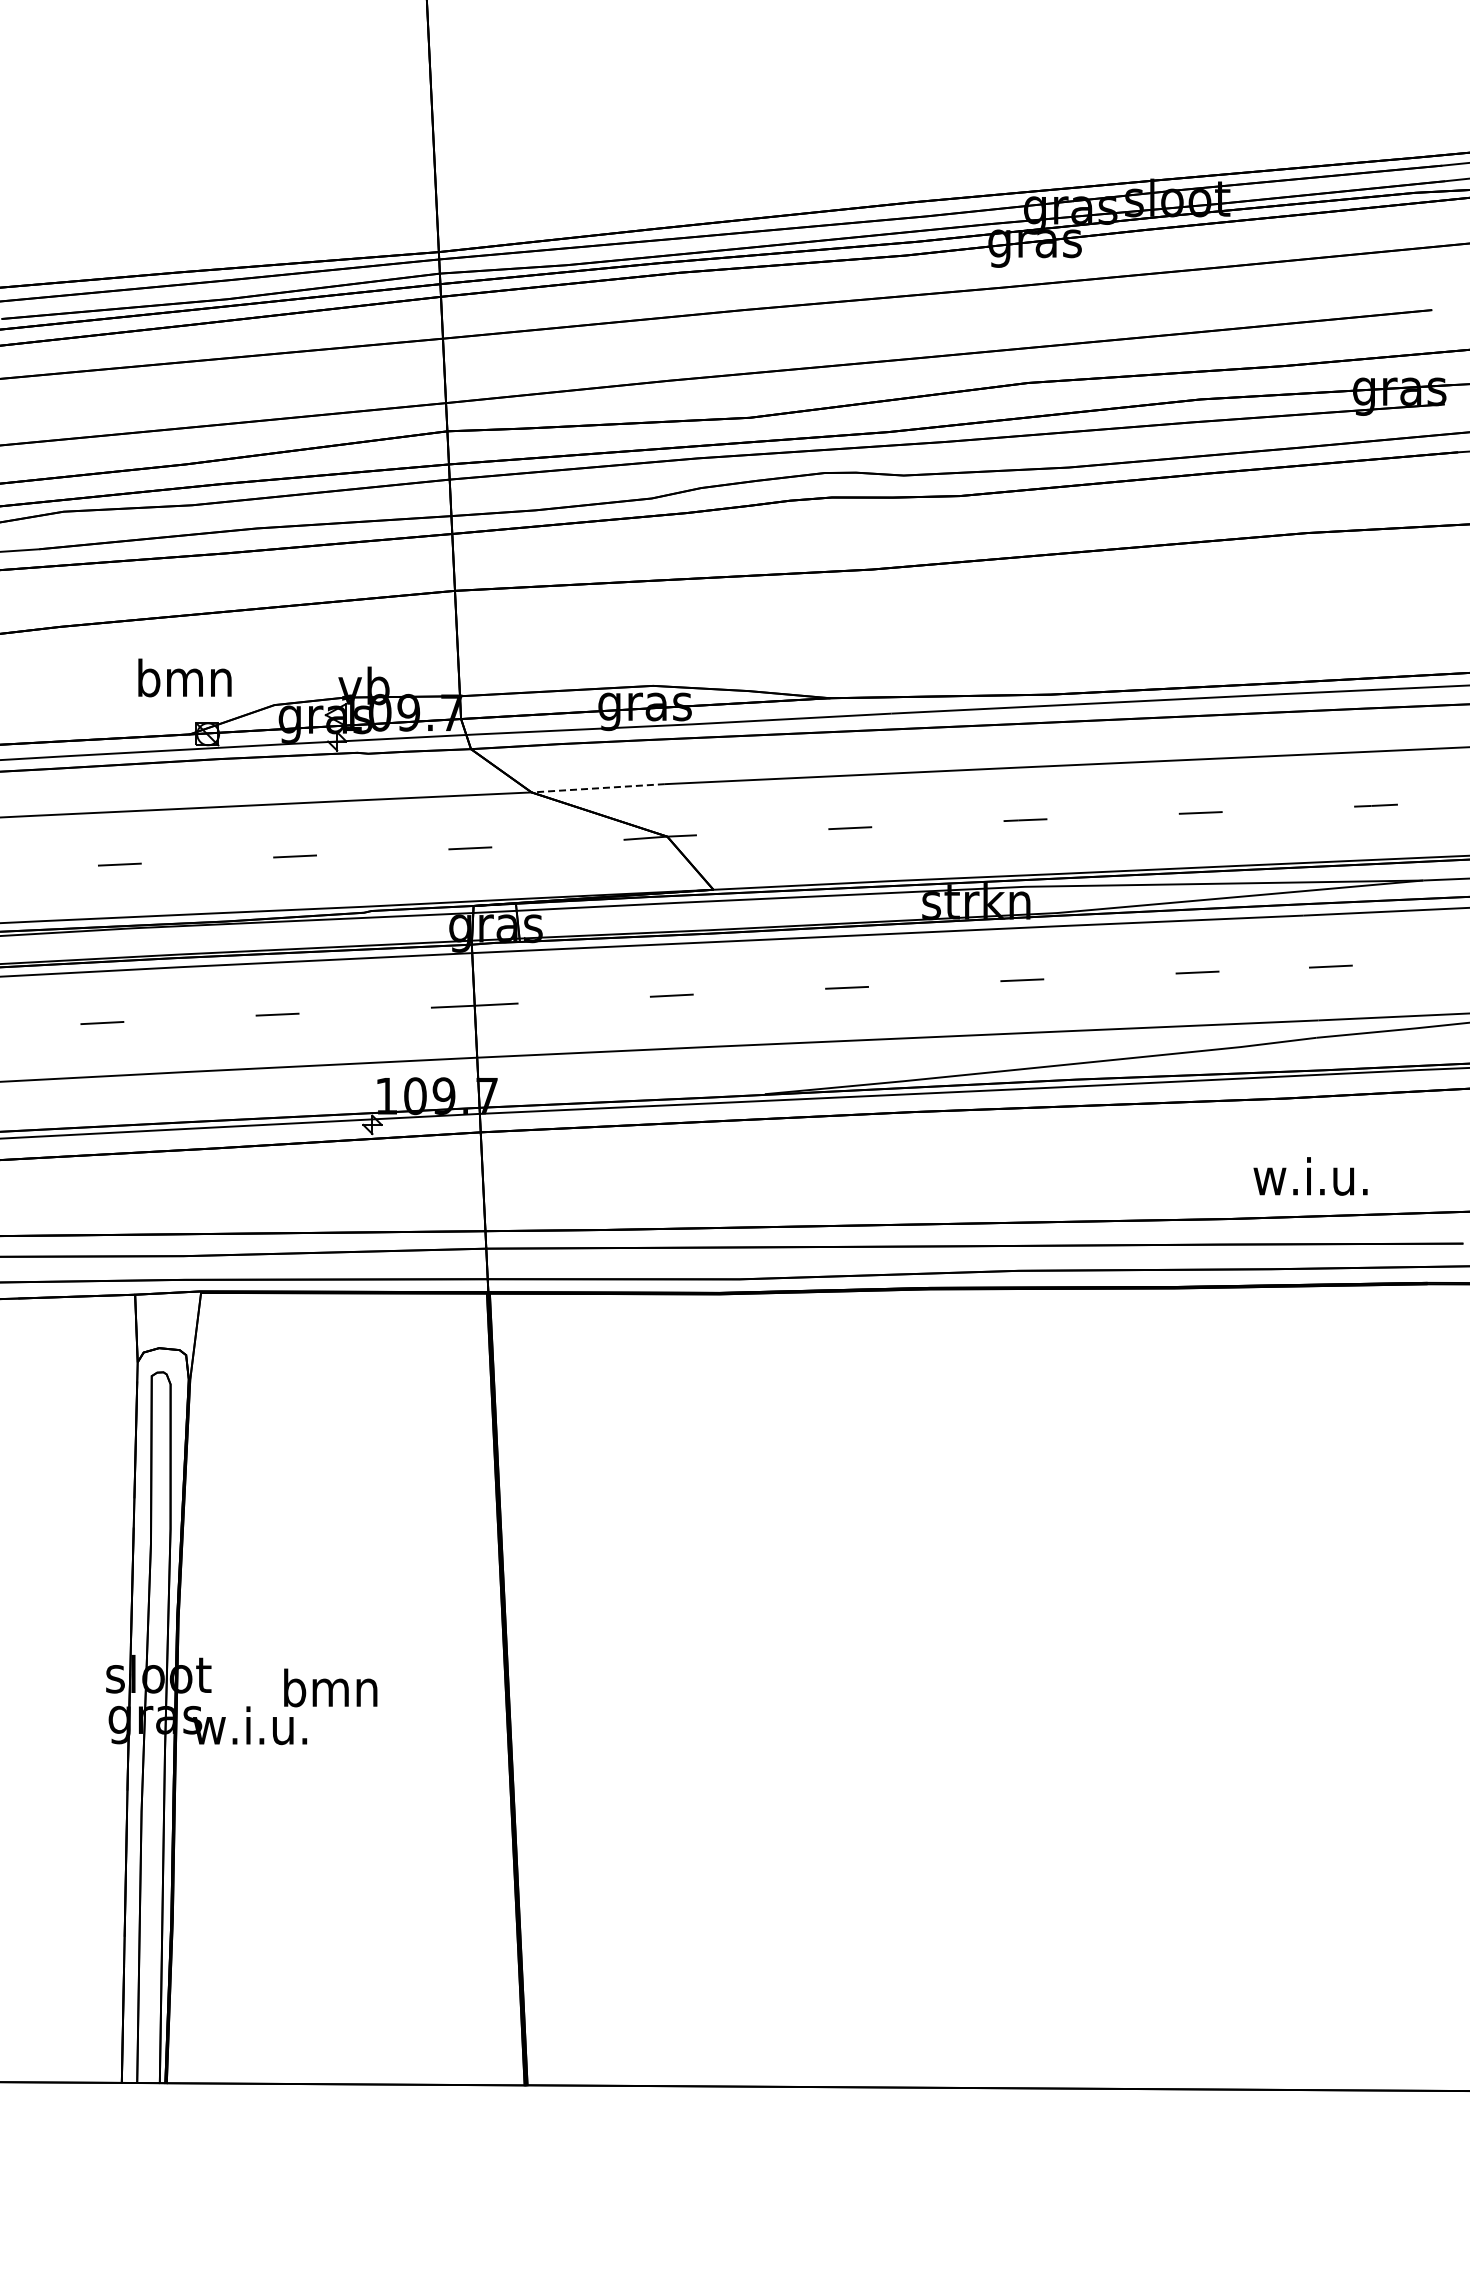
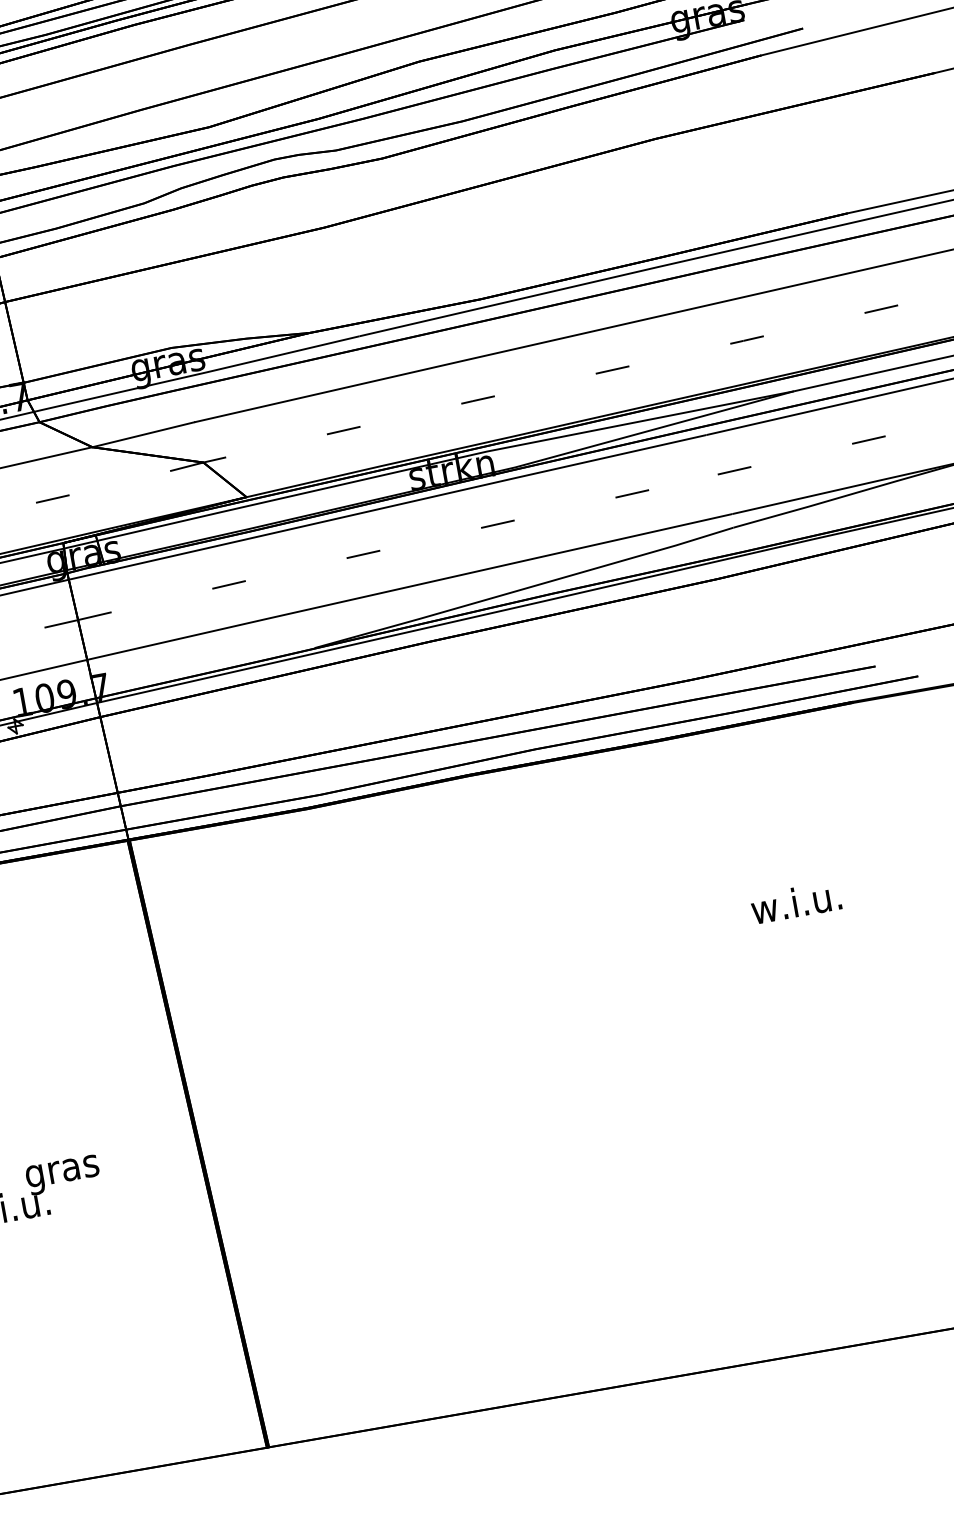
line: (598, 788) -> (143, 434), dashed -> solid
text: (1310, 1176) -> (795, 902), moved
text: (330, 1692) -> (62, 1171), bmn -> gras

